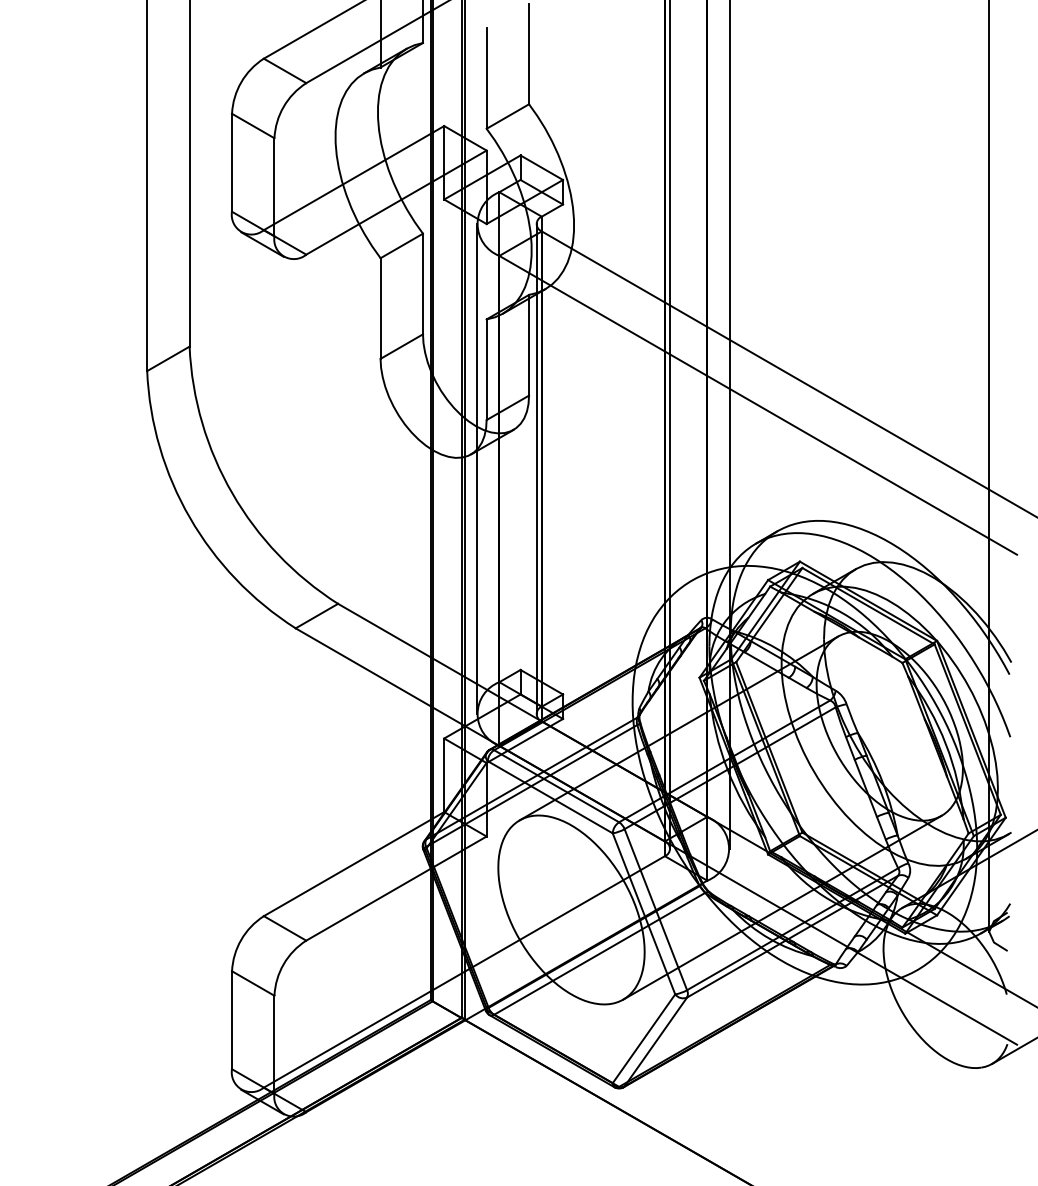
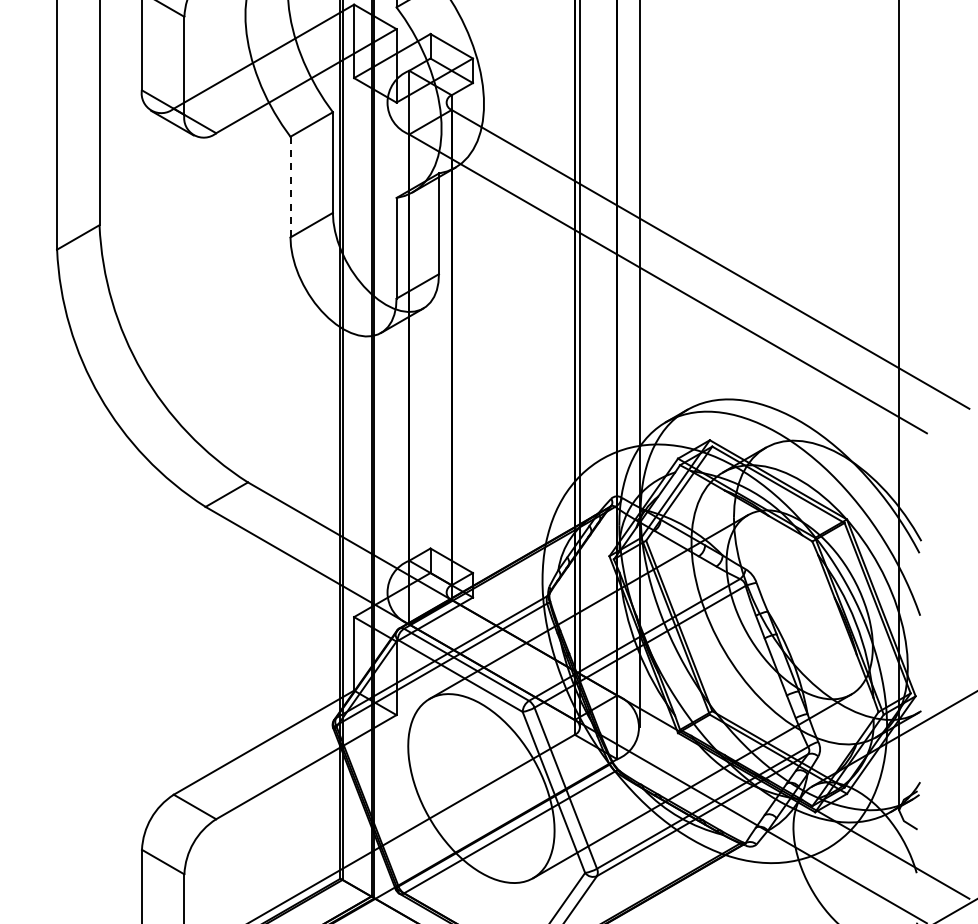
line: (380, 309) -> (290, 188), solid -> dashed
line: (476, 469) -> (386, 348), removed
line: (536, 469) -> (446, 348), removed

